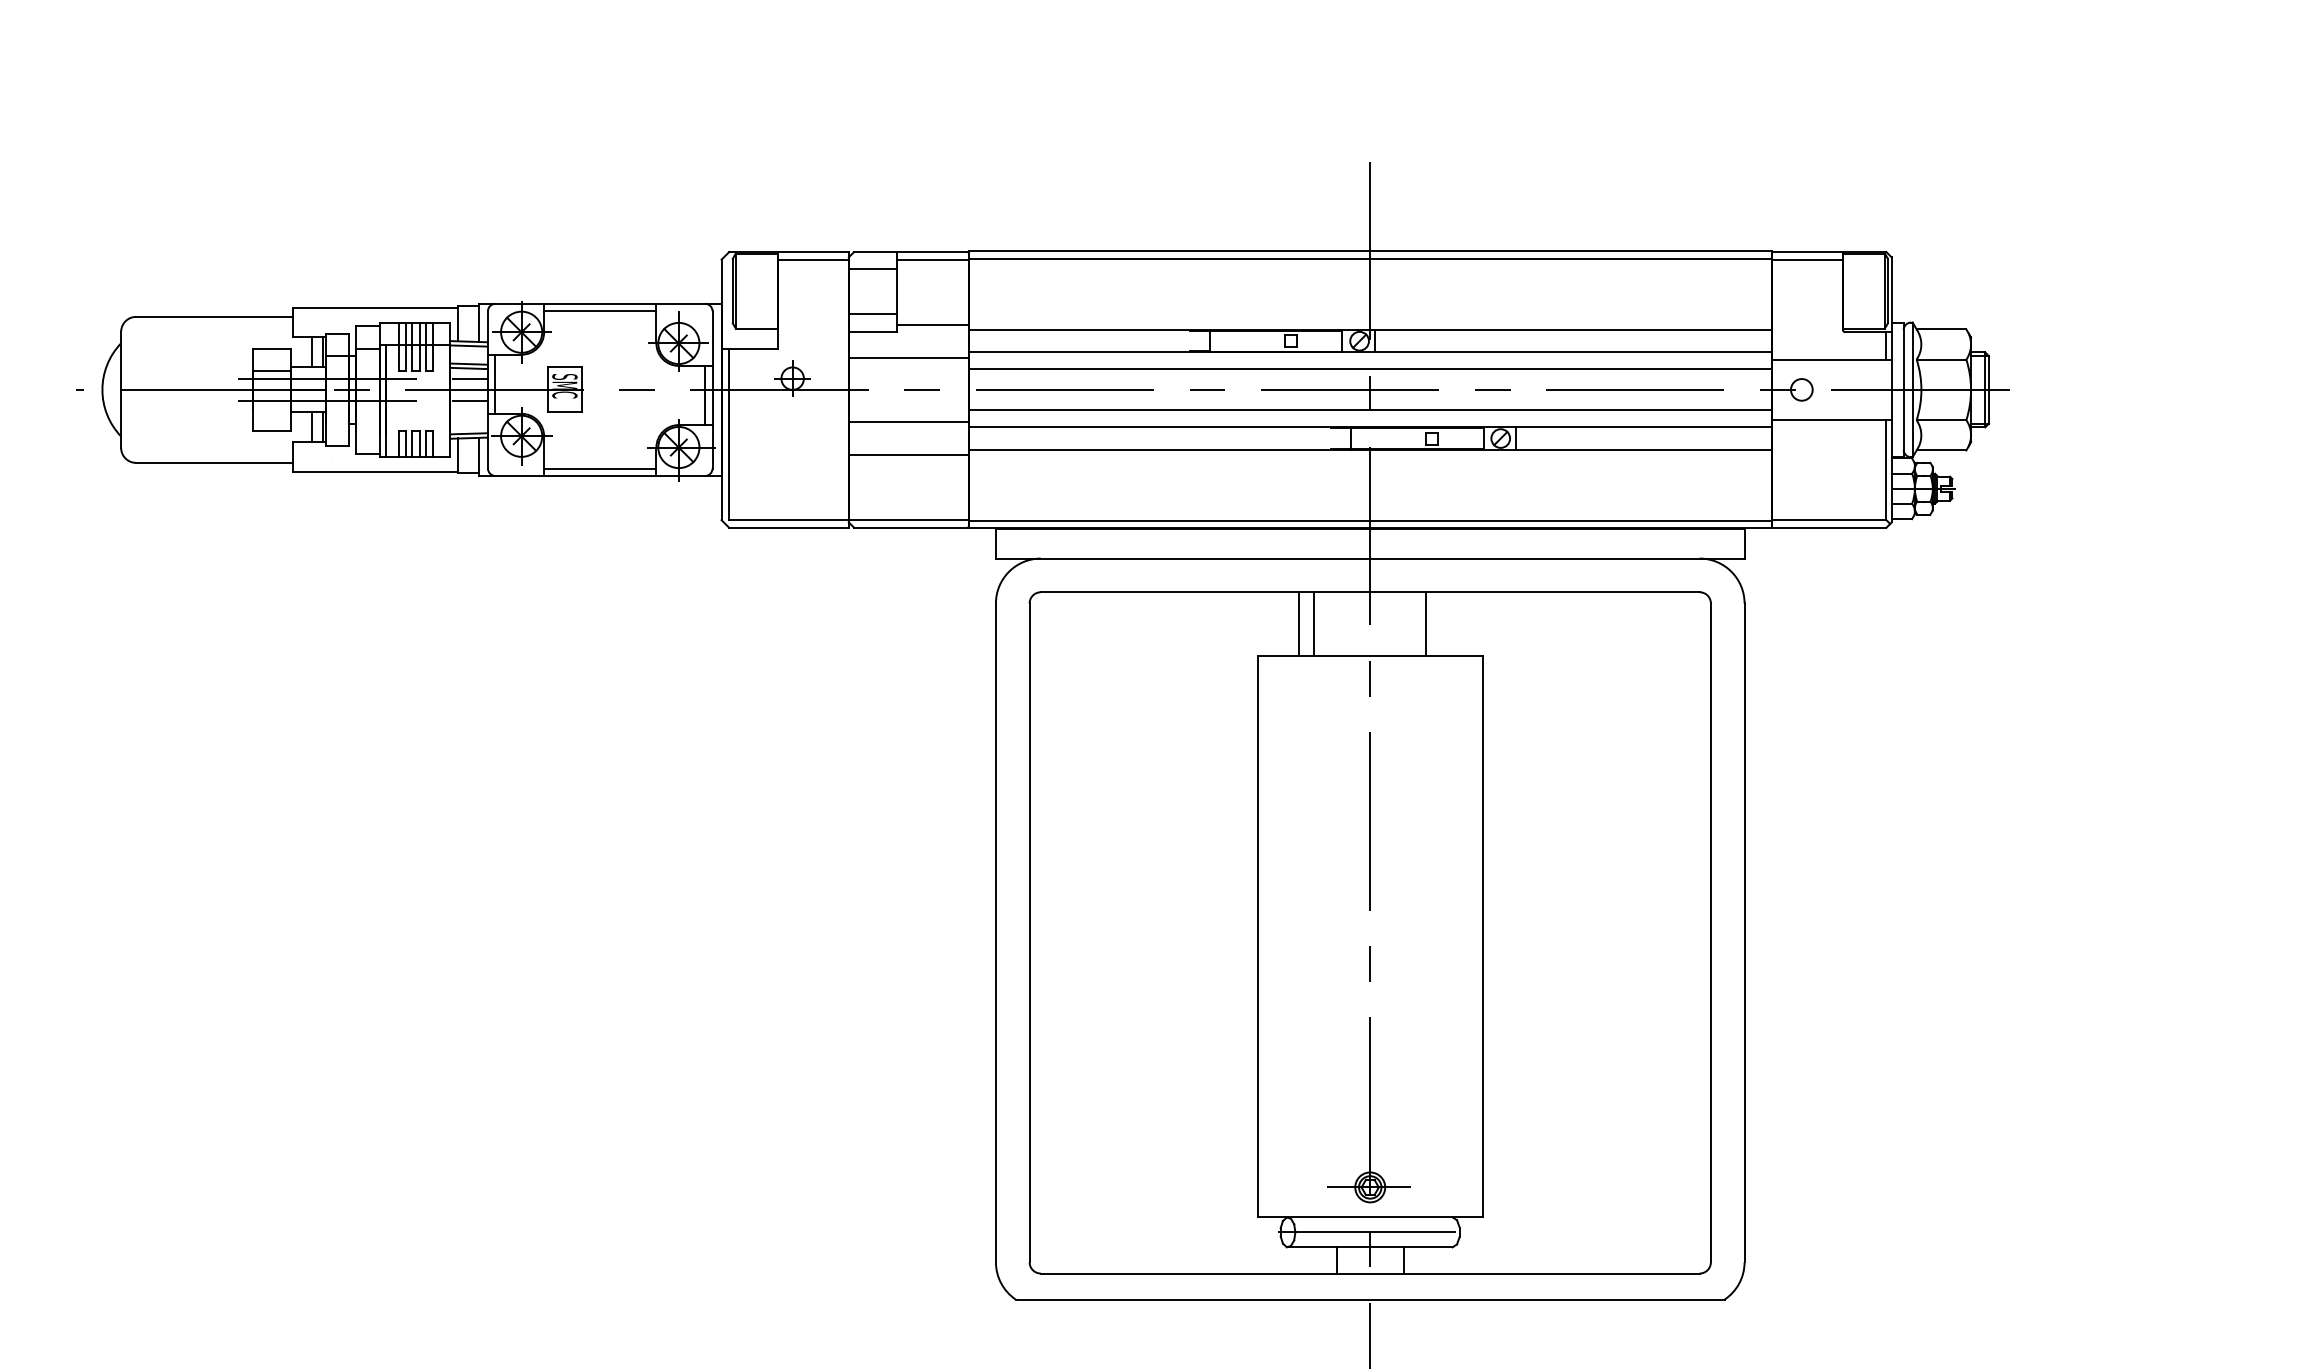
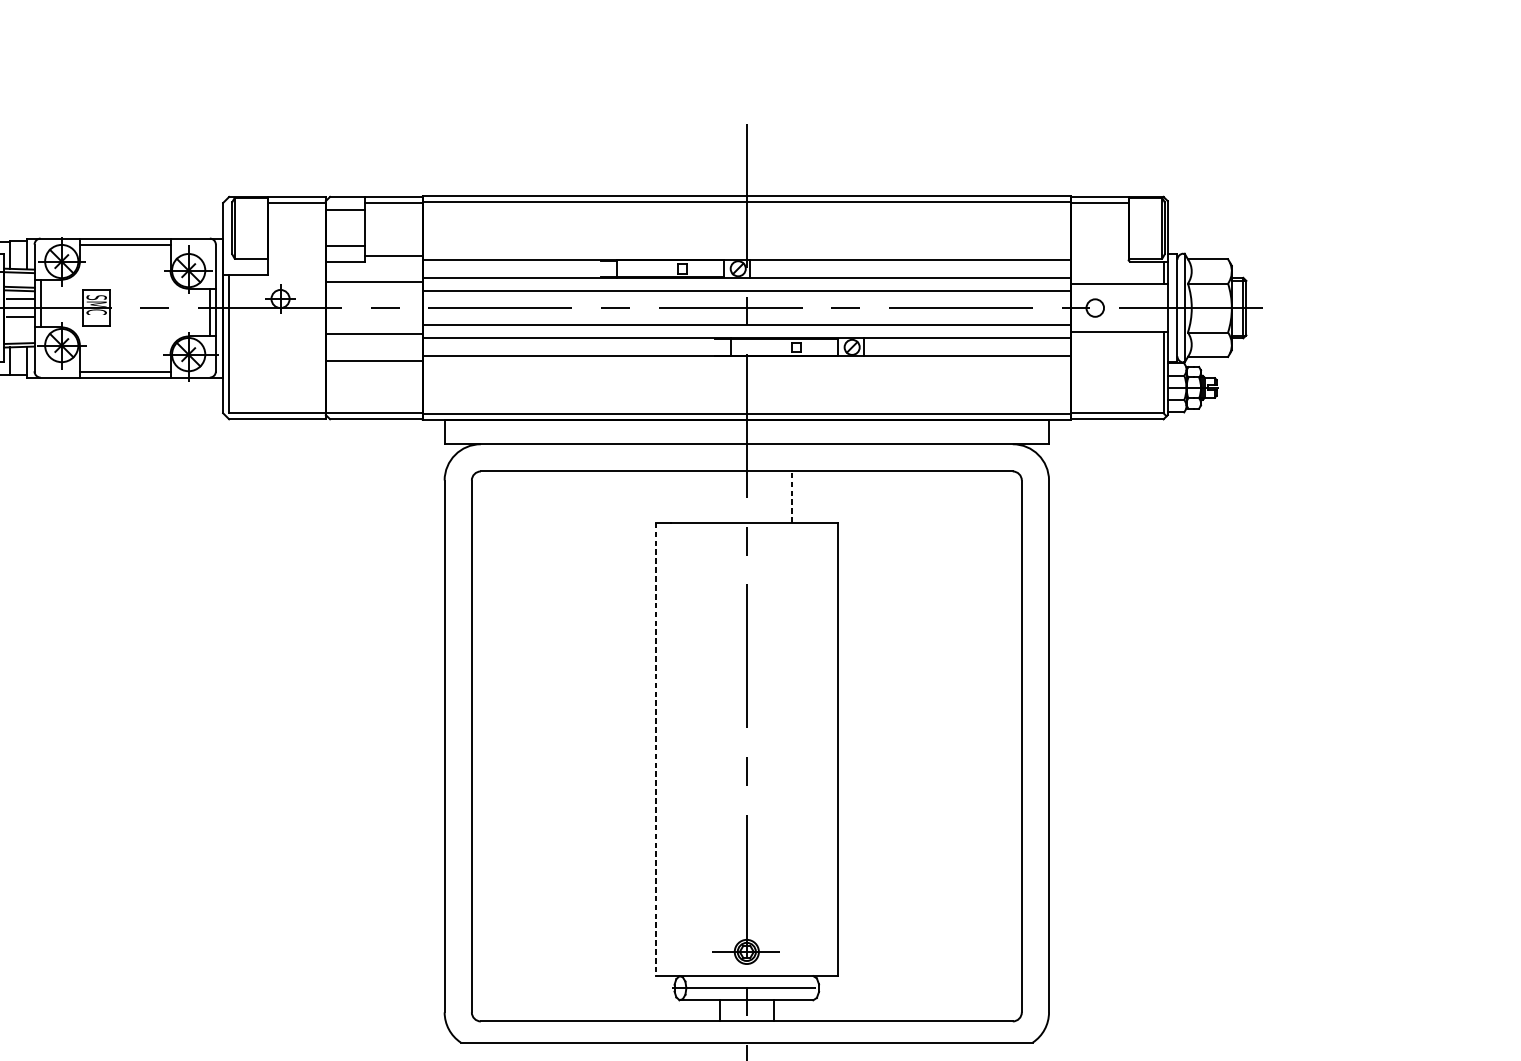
line: (1299, 623) -> (689, 496), removed
line: (1314, 623) -> (701, 496), removed
line: (1426, 624) -> (792, 497), solid -> dashed
line: (1257, 936) -> (655, 749), solid -> dashed

